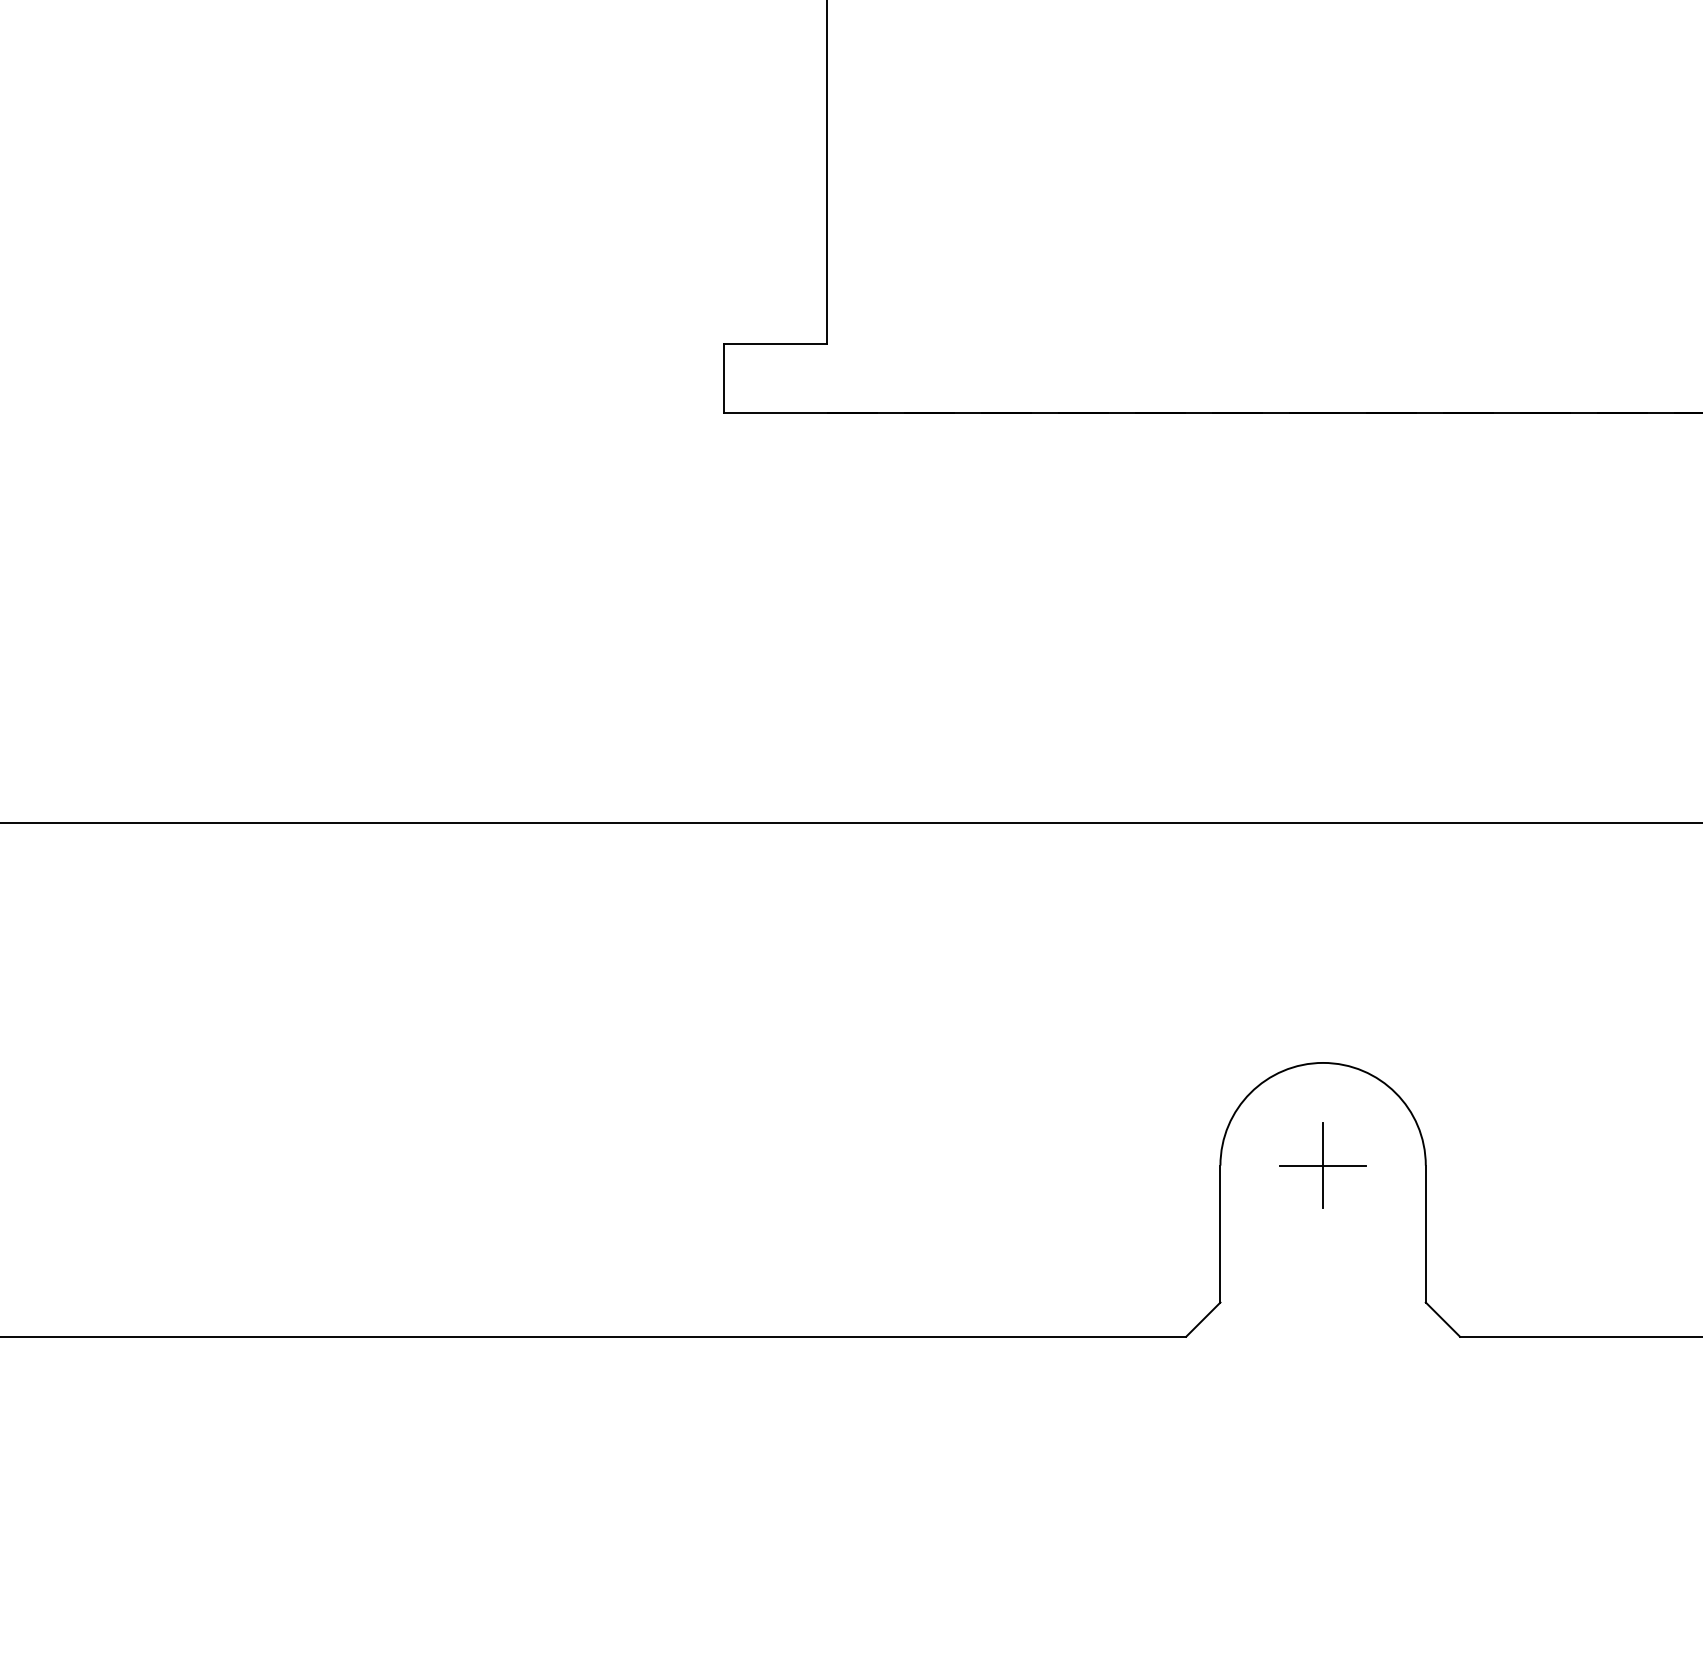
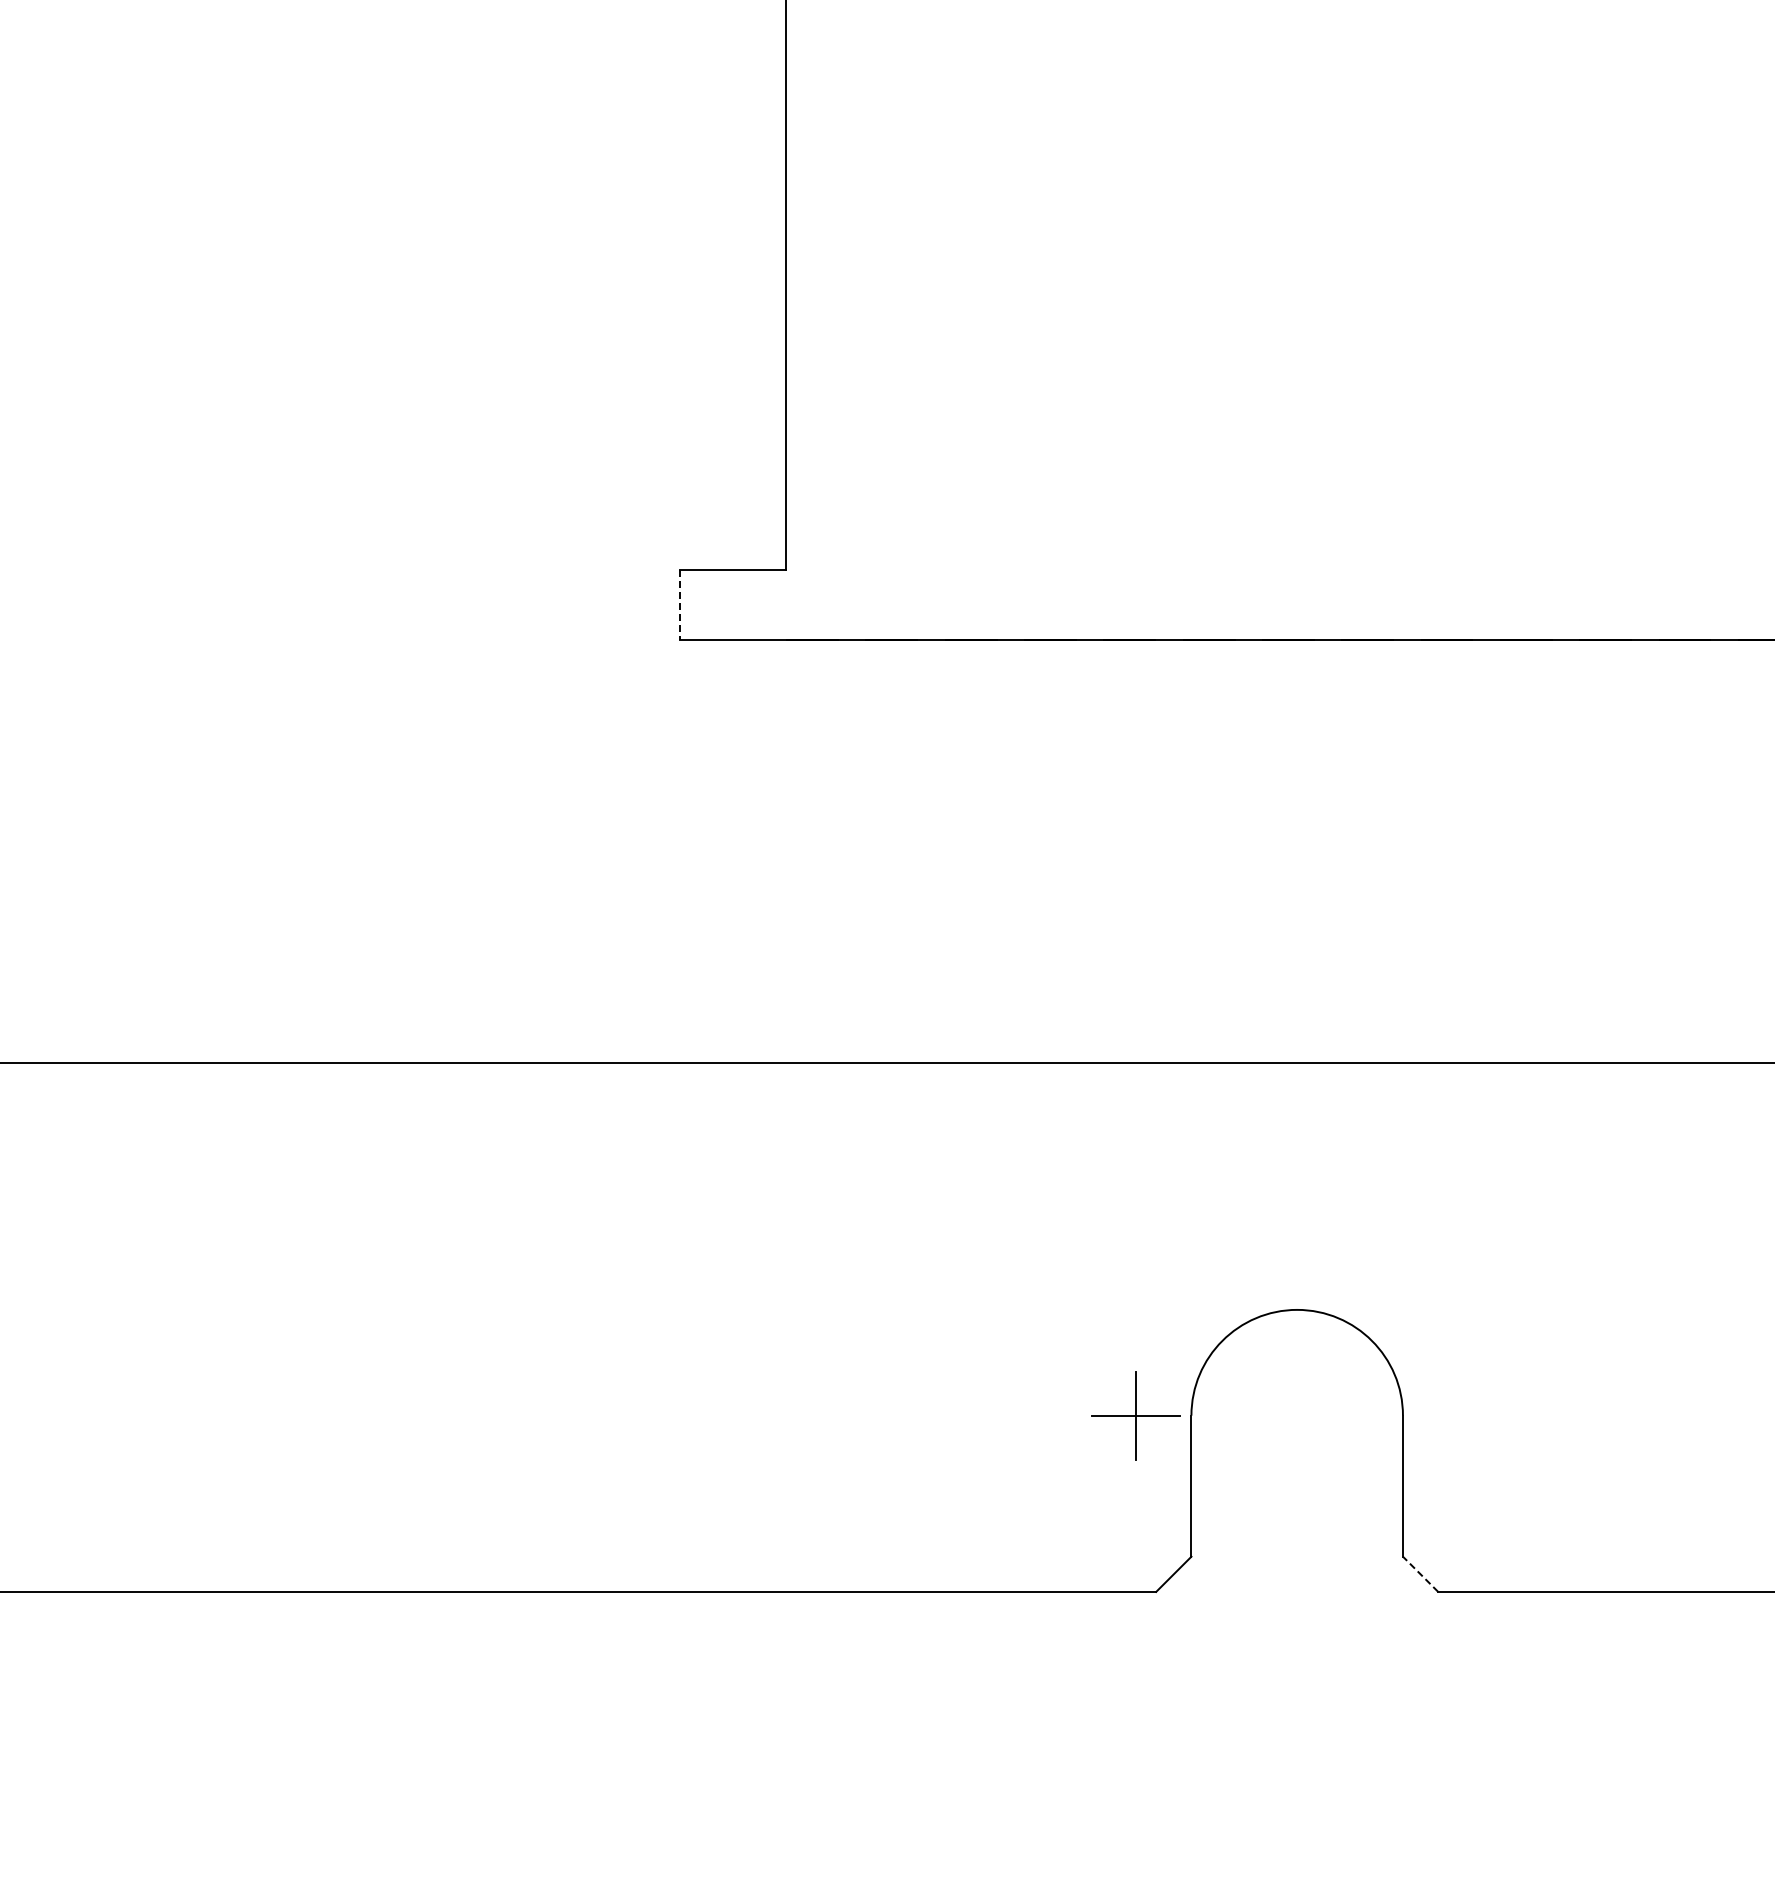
line: (724, 379) -> (680, 605), solid -> dashed
part: (1322, 1165) -> (1135, 1415), moved
line: (1442, 1319) -> (1420, 1574), solid -> dashed

